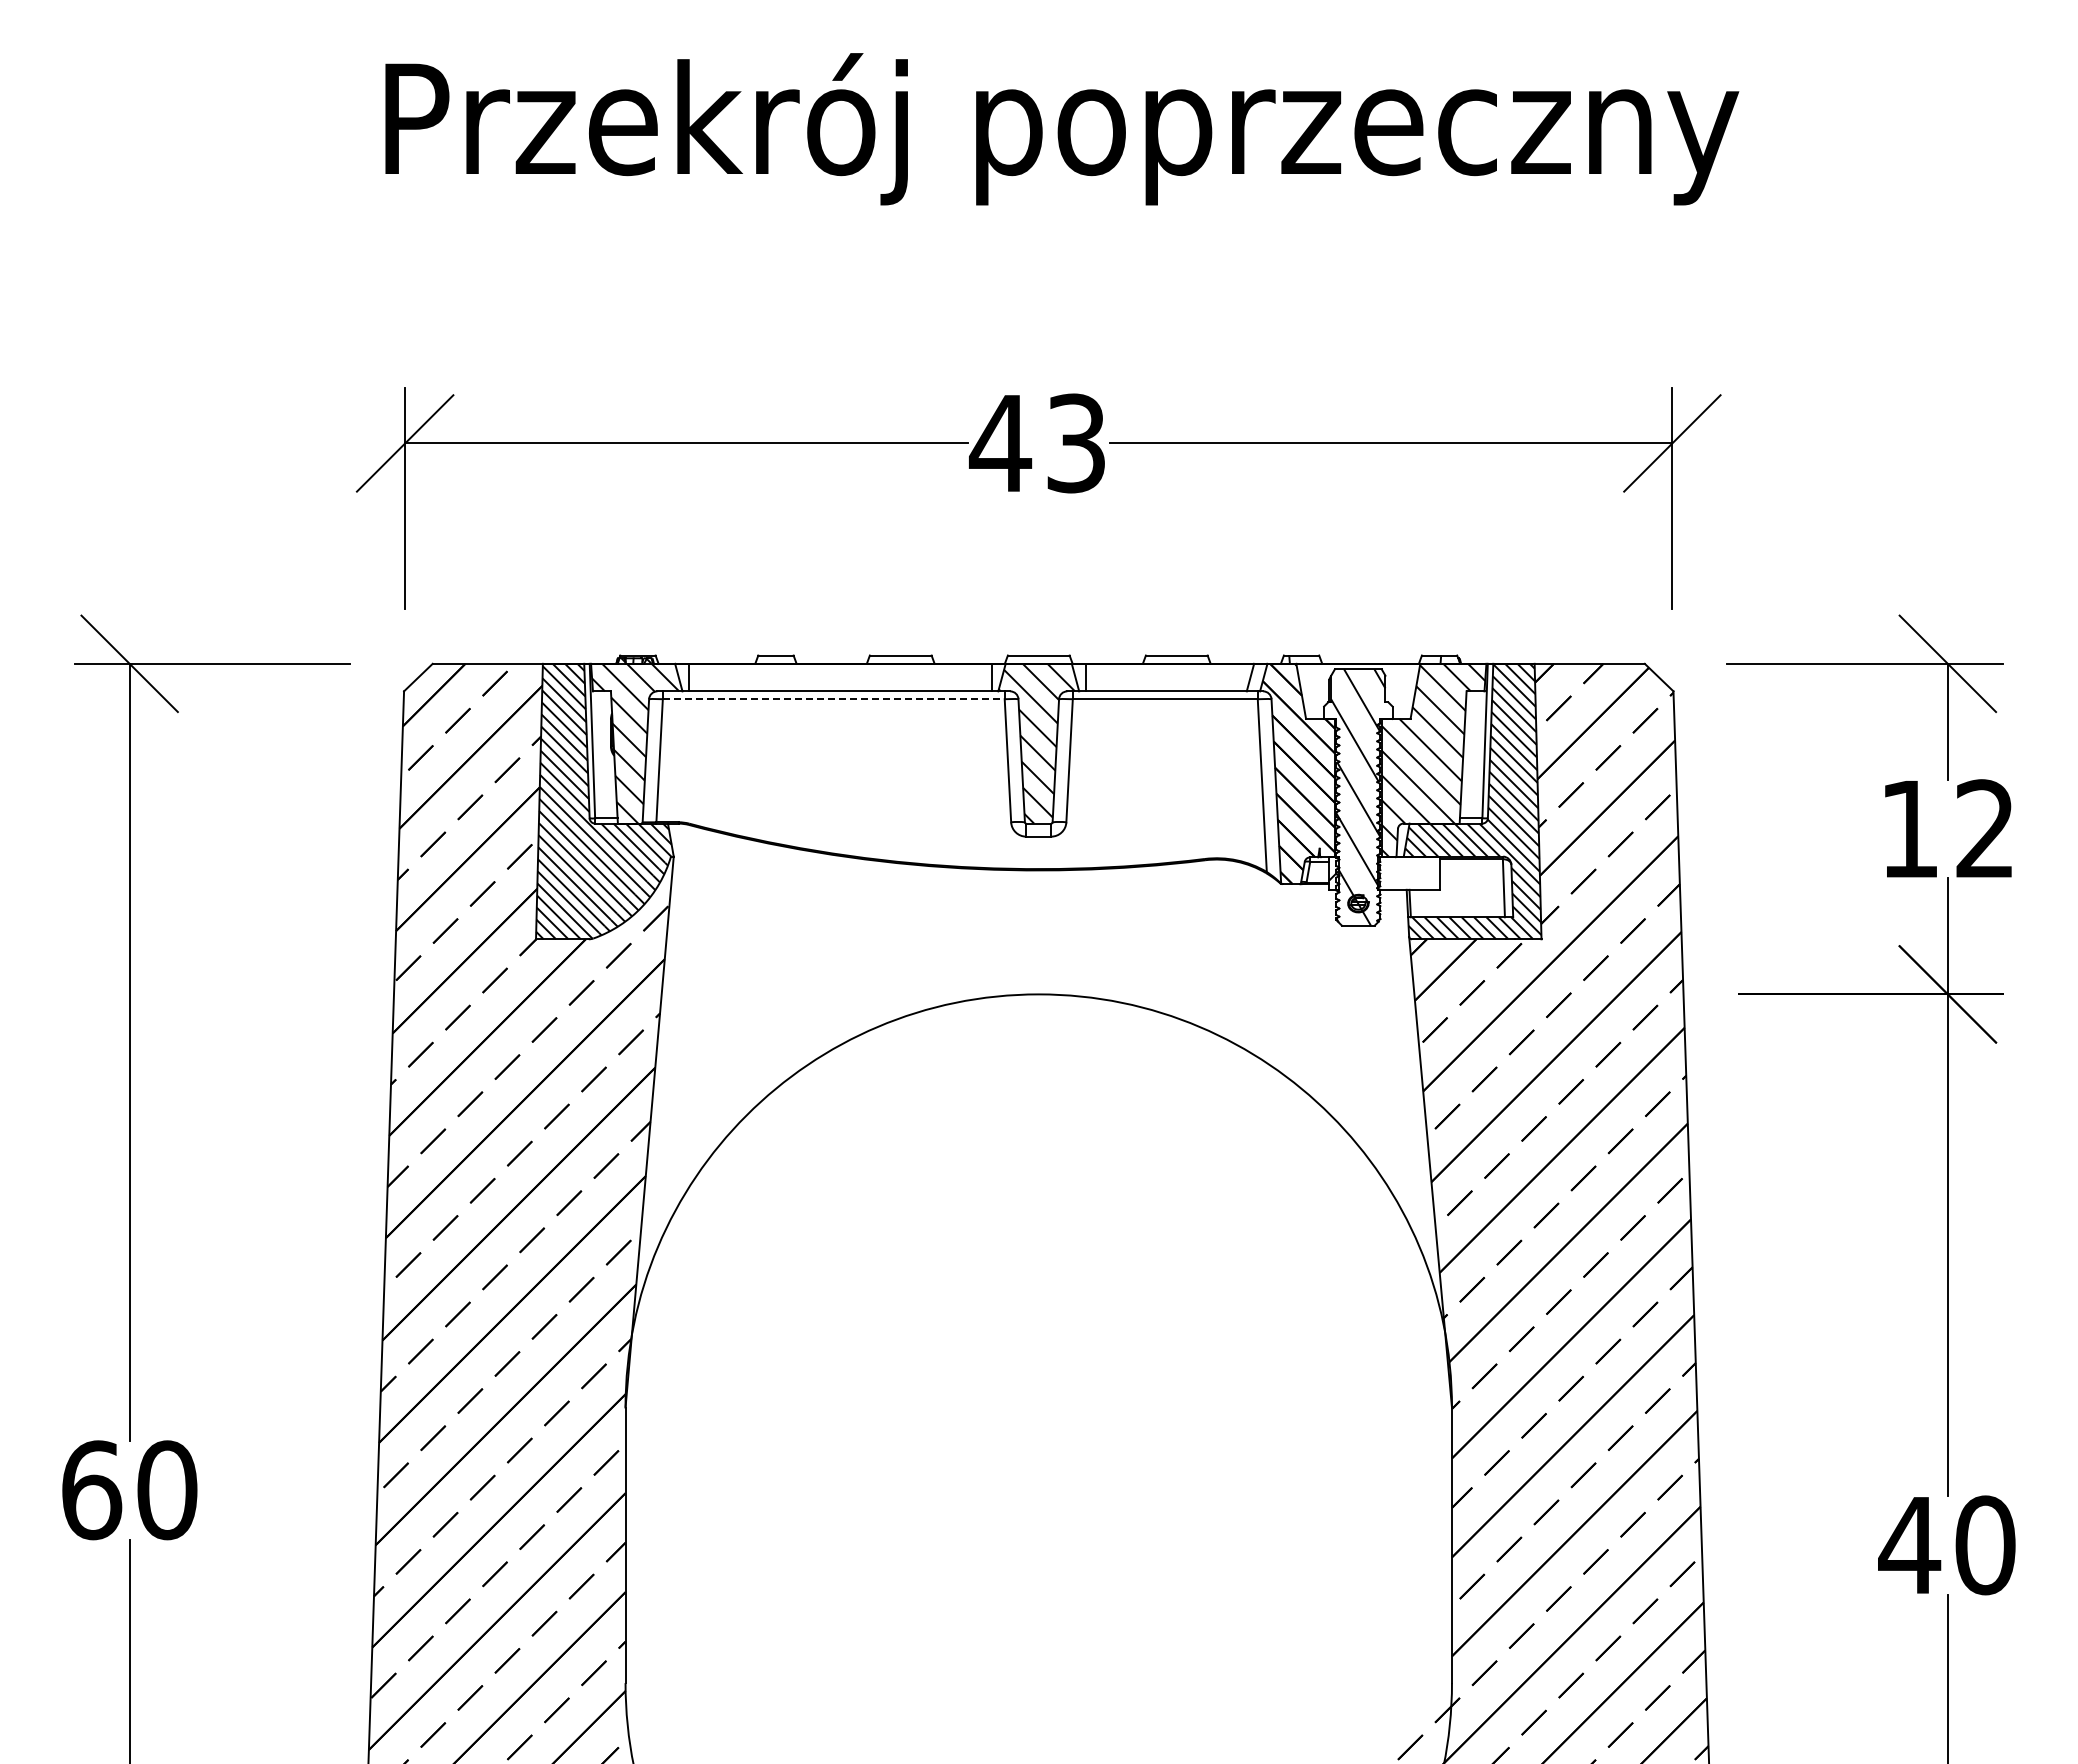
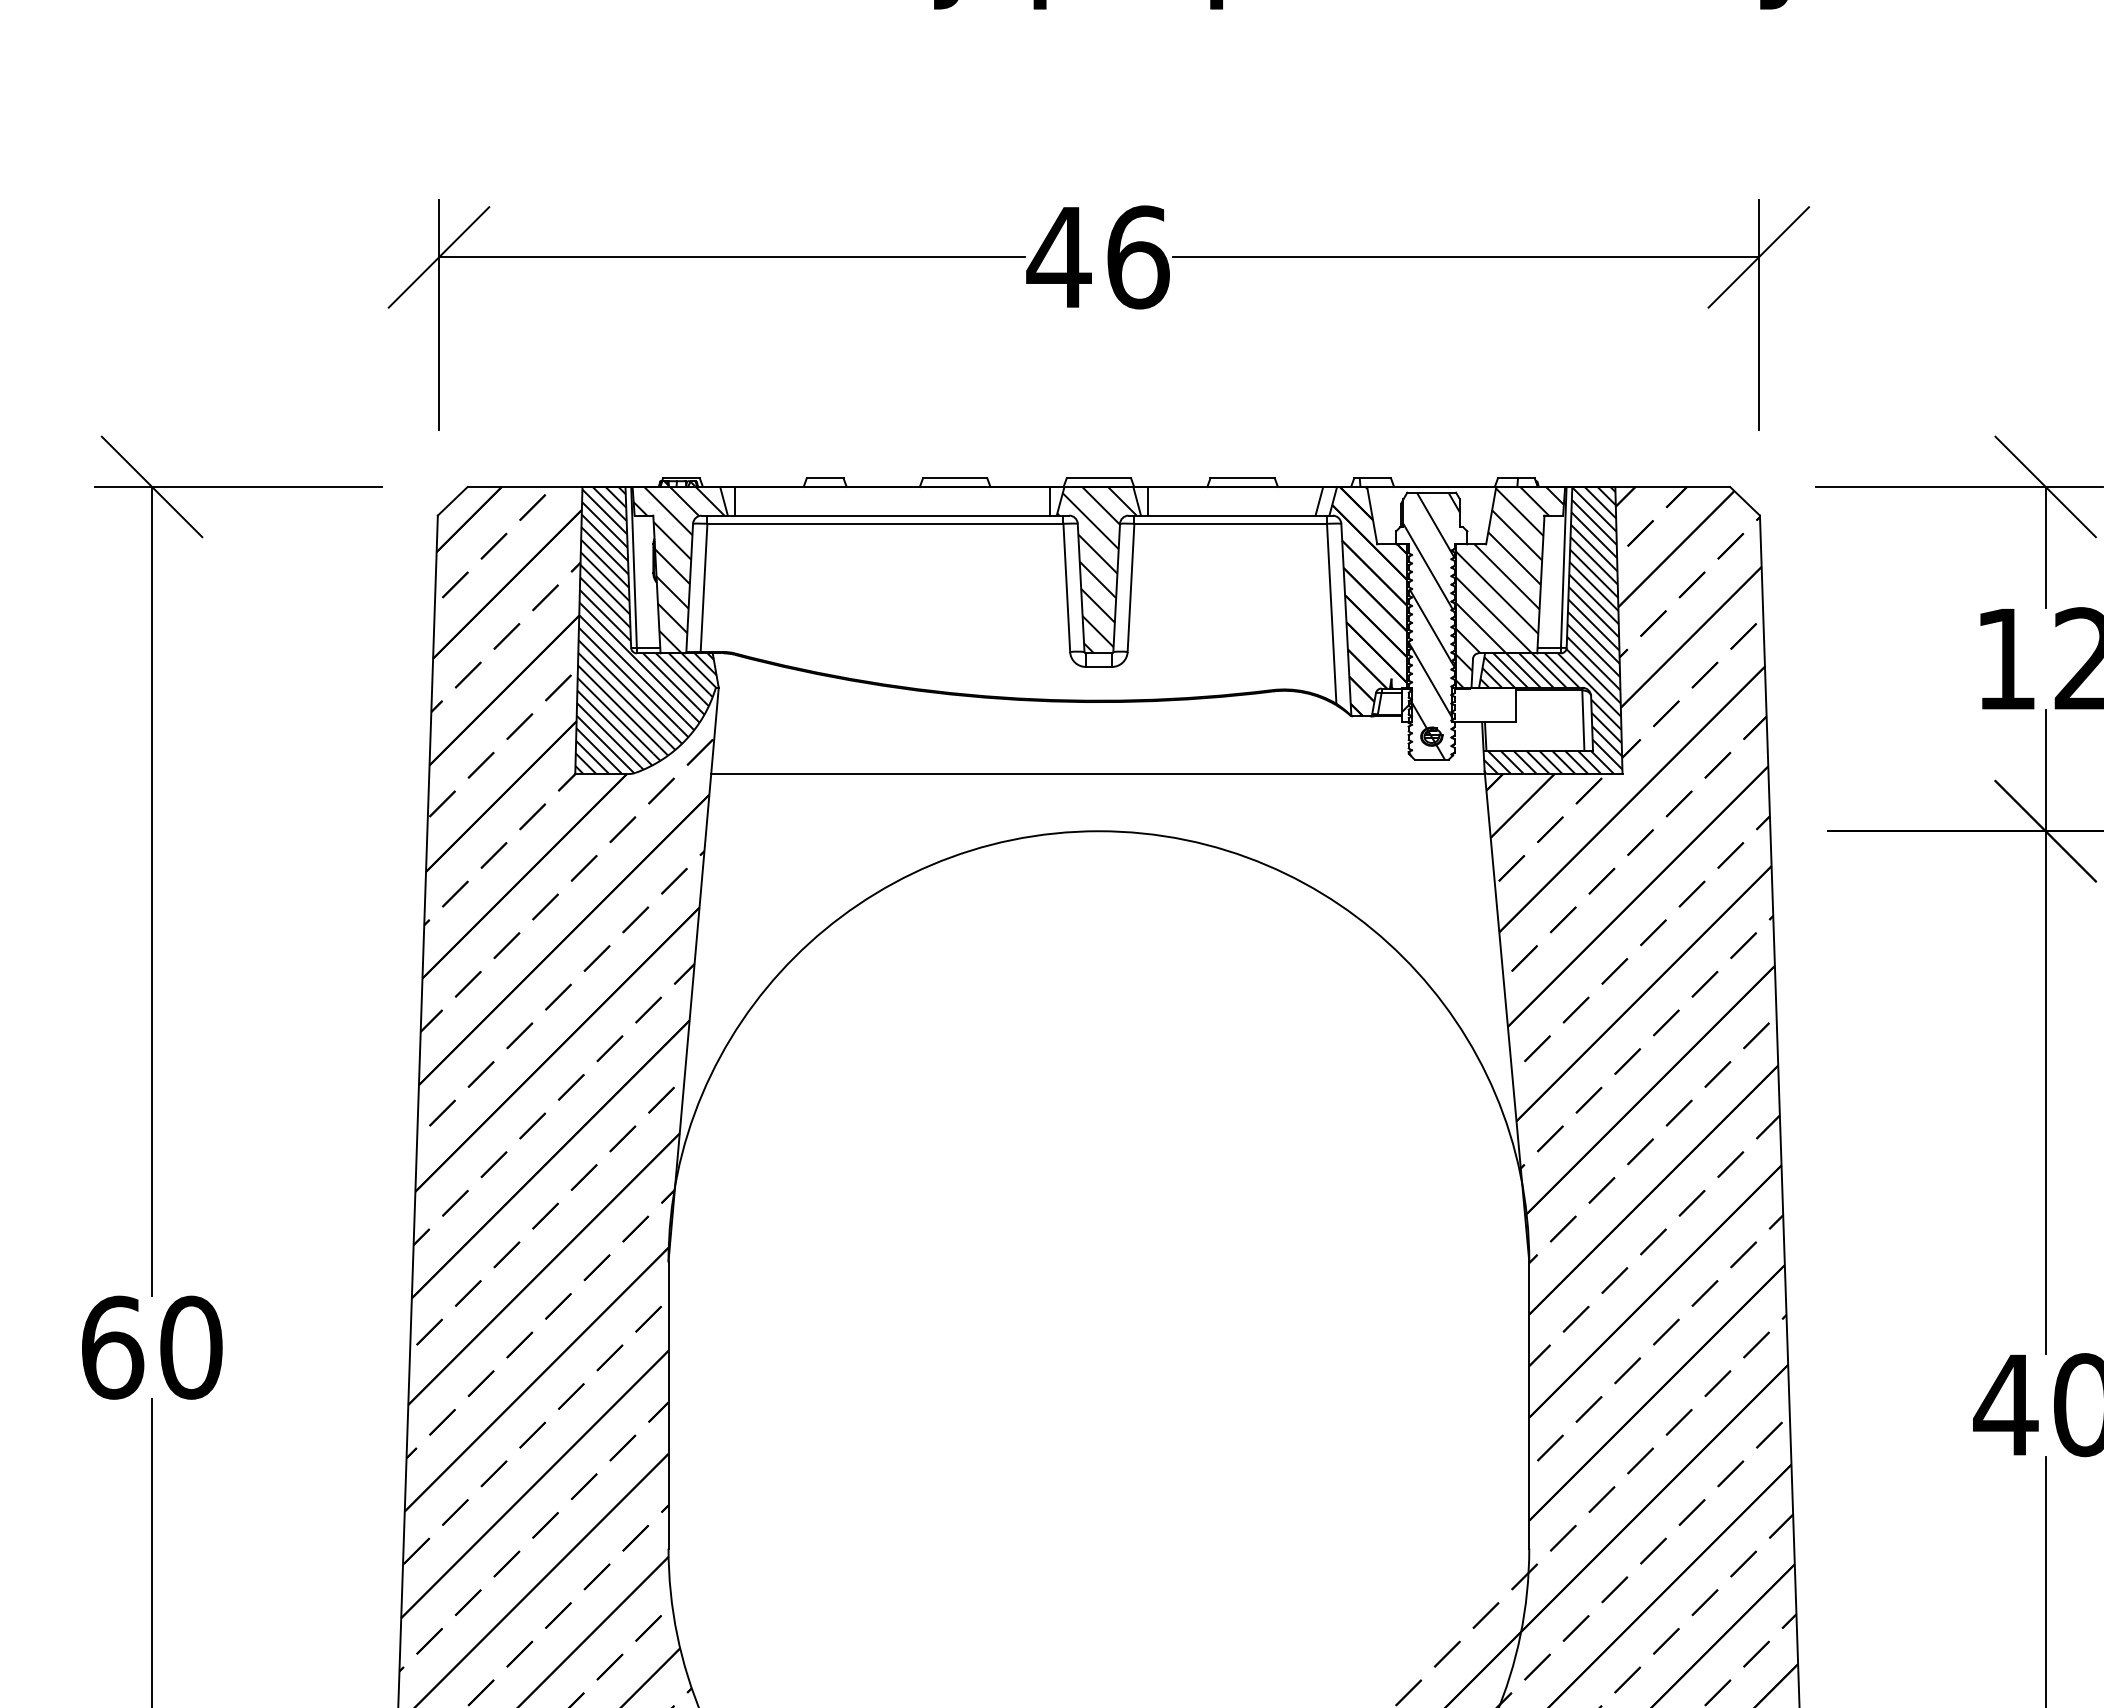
text: (1076, 443) -> (1138, 257), 43 -> 46
line: (833, 699) -> (885, 524), dashed -> solid
line: (1037, 939) -> (1097, 774), added

